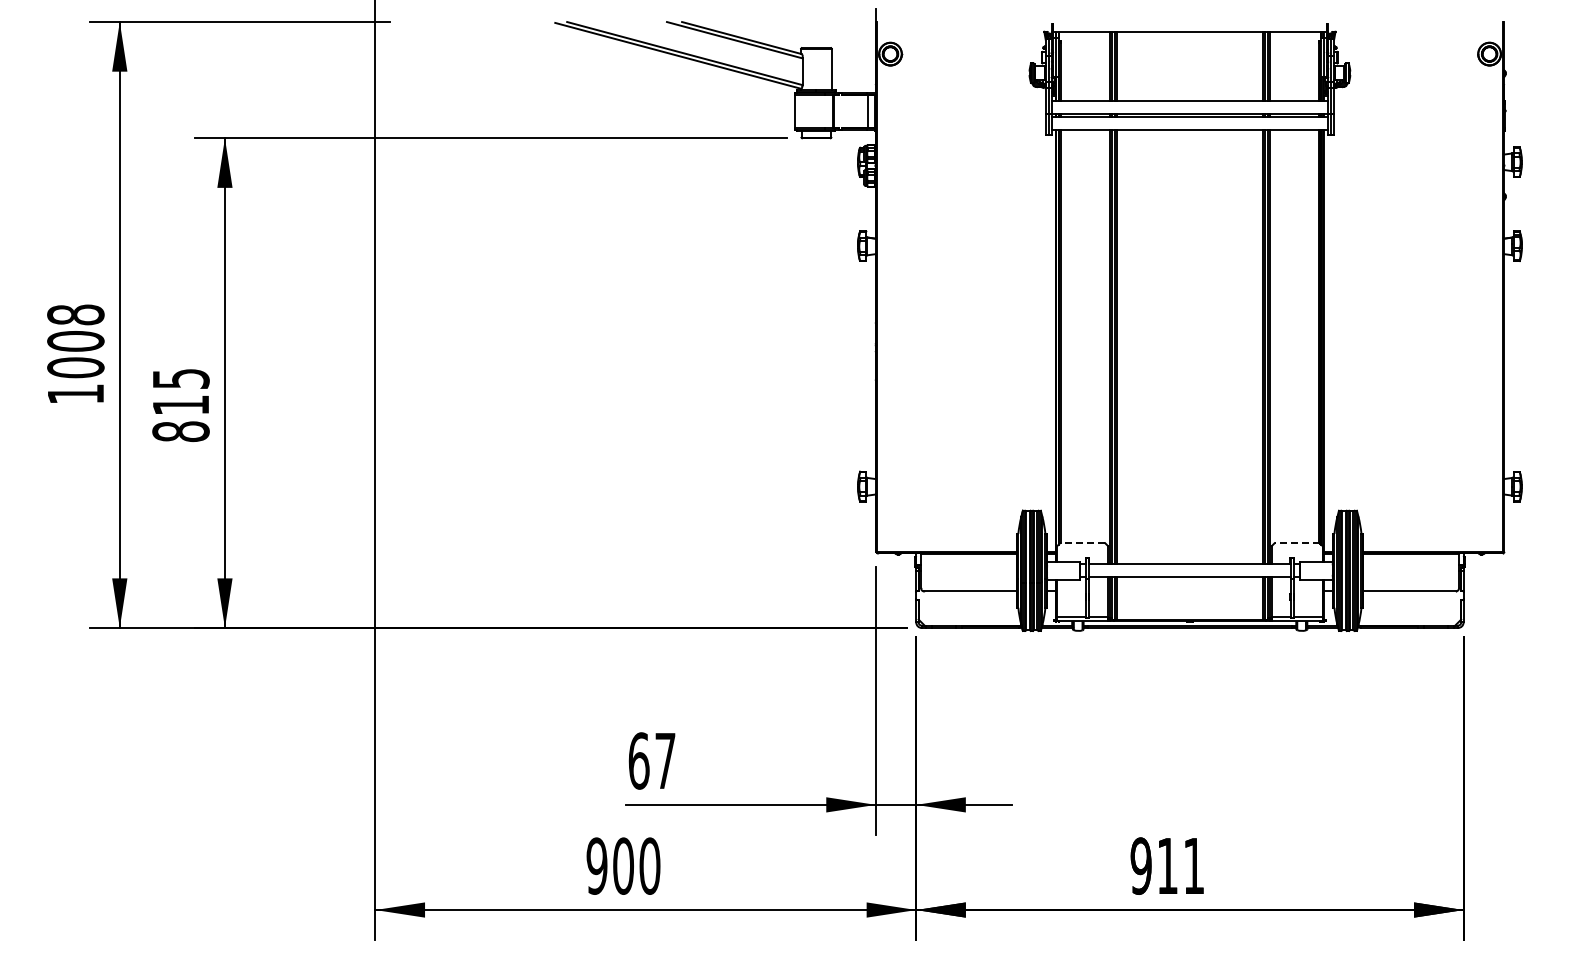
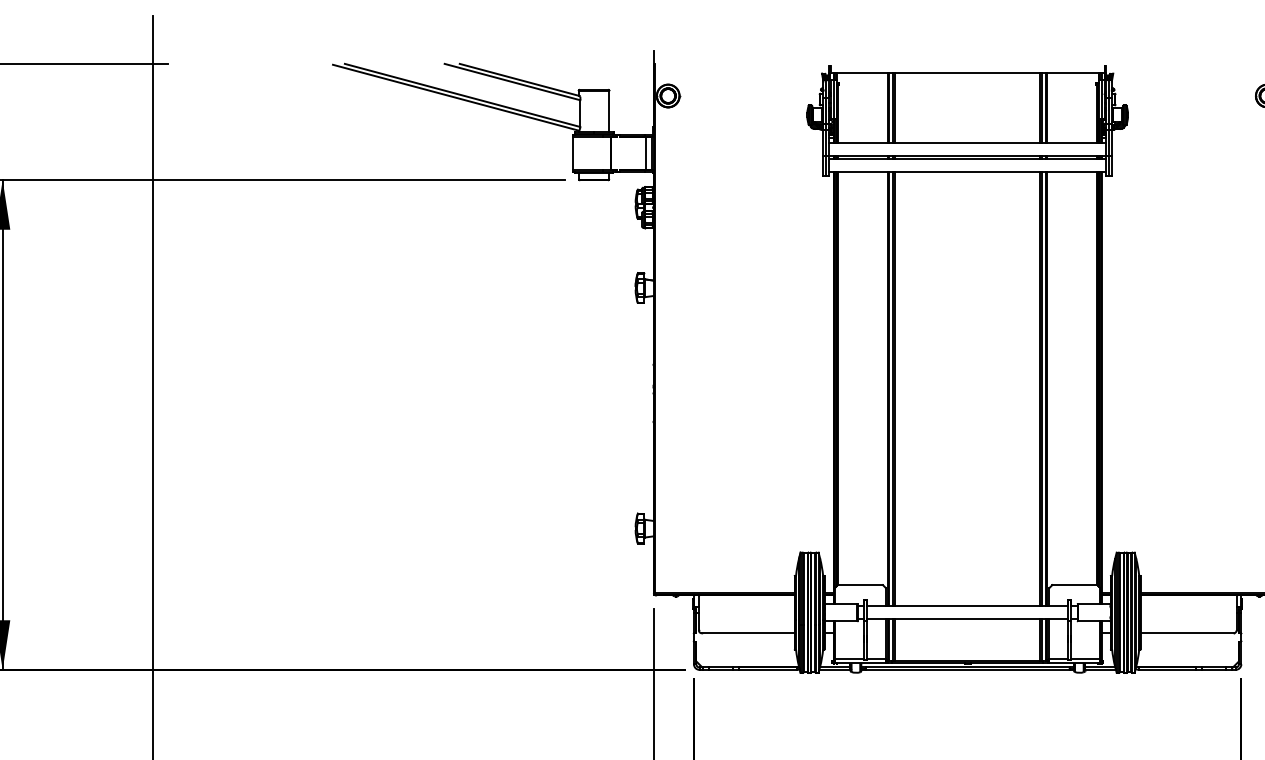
line: (1082, 543) -> (860, 585), dashed -> solid
line: (1297, 543) -> (1075, 585), dashed -> solid

